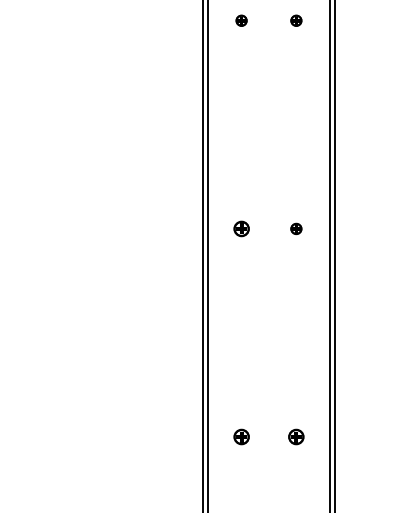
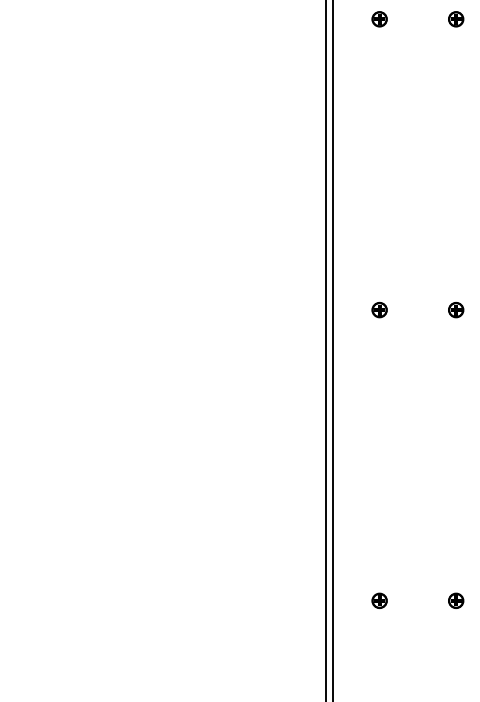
part: (241, 228) -> (379, 309), size x0.71
part: (241, 437) -> (379, 601), size x0.71
part: (296, 437) -> (456, 601), size x0.71

